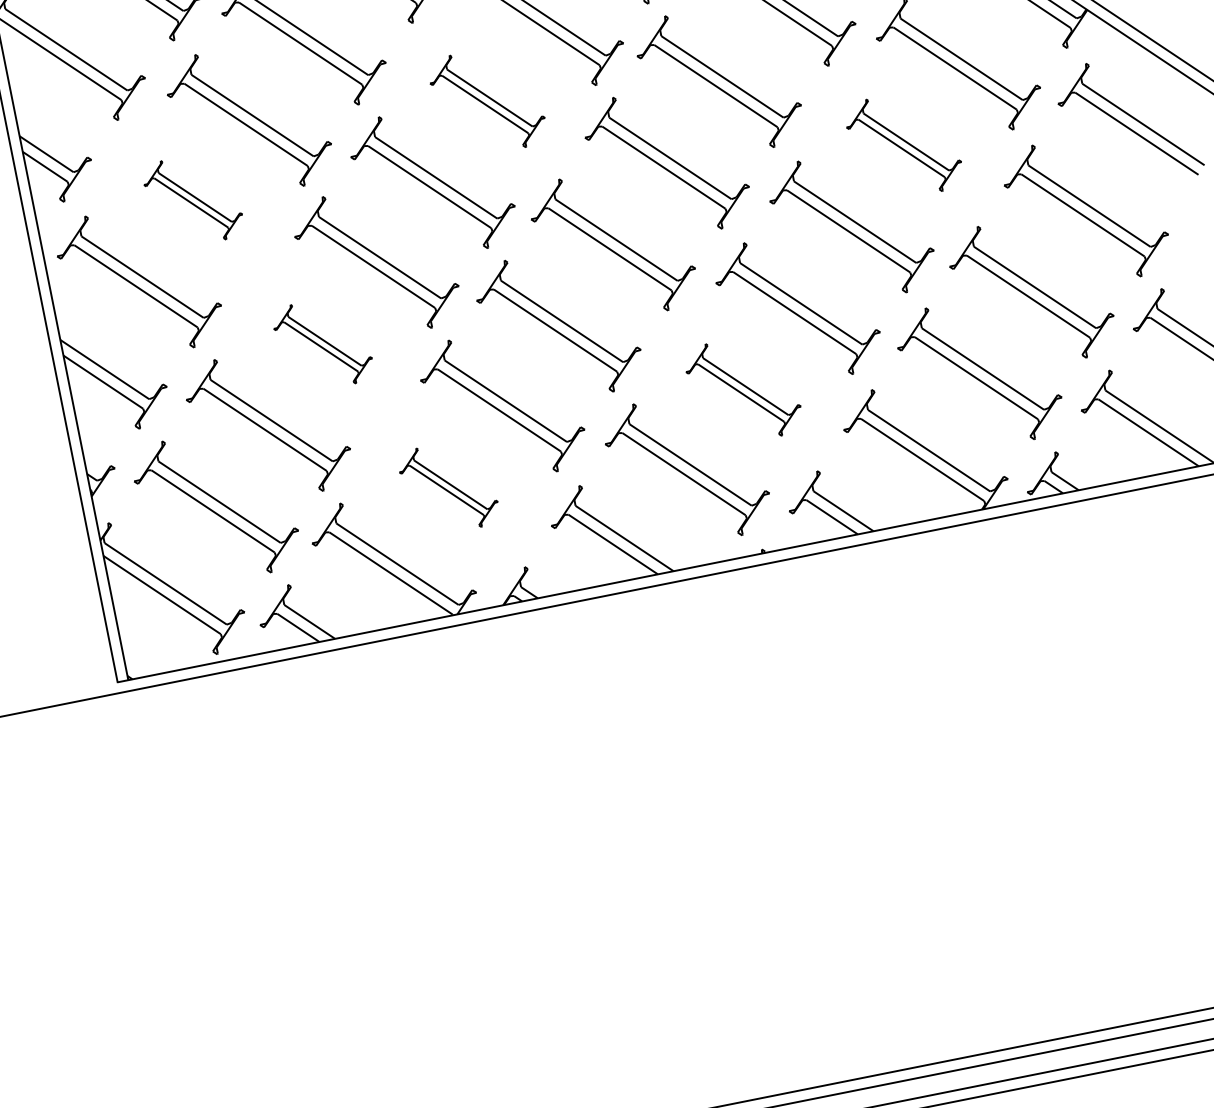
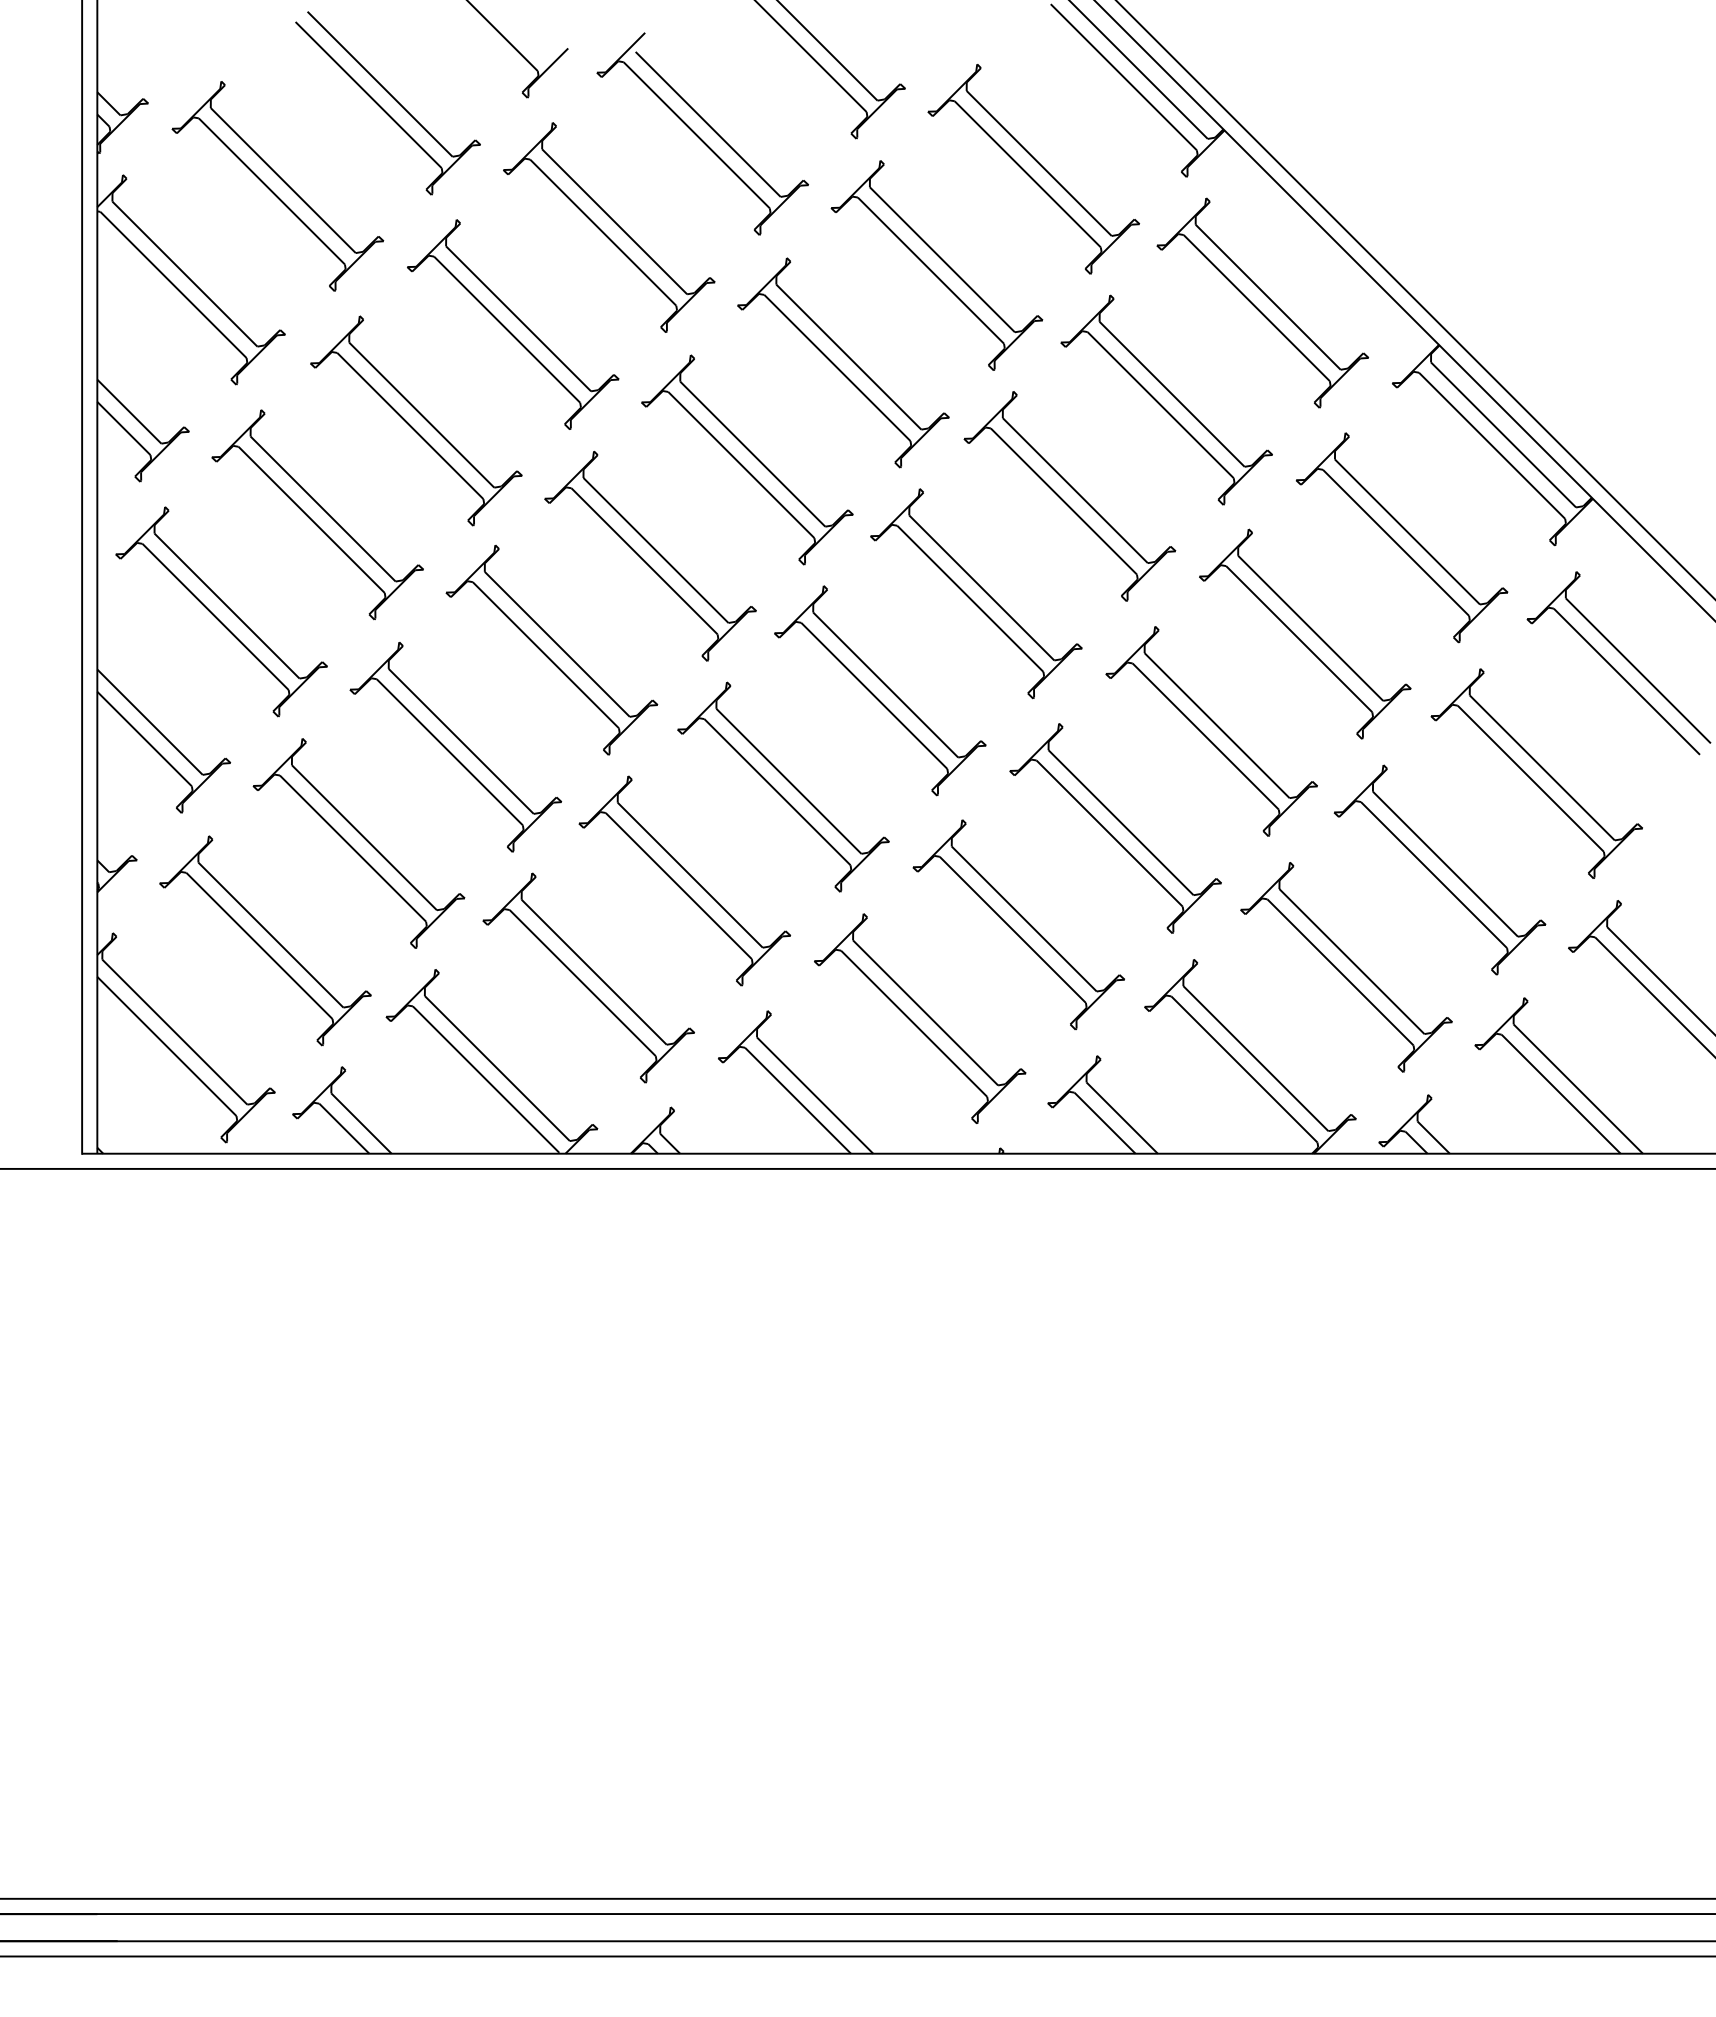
part: (487, 101) -> (747, 459), size x1.43
part: (904, 144) -> (1305, 633), size x1.43
part: (193, 200) -> (317, 514), size x1.67
part: (322, 344) -> (455, 747), size x1.67
part: (743, 389) -> (1018, 924), size x1.43
part: (448, 487) -> (588, 977), size x1.67

